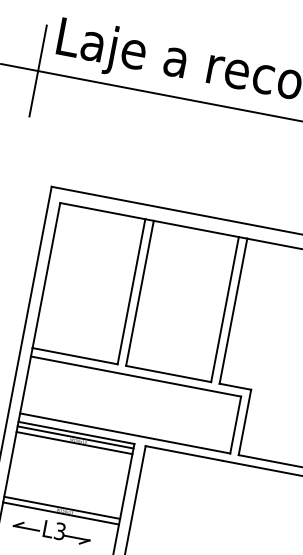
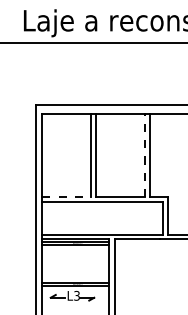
line: (38, 70) -> (16, 42), removed
line: (225, 310) -> (145, 155), solid -> dashed
line: (76, 355) -> (67, 196), solid -> dashed

